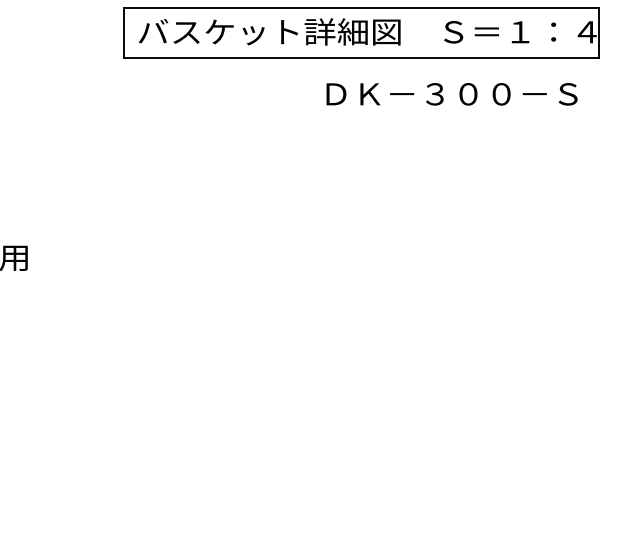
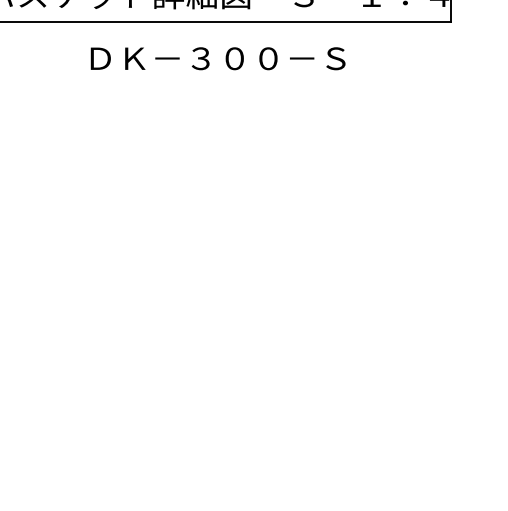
text: (451, 94) -> (217, 58), moved

